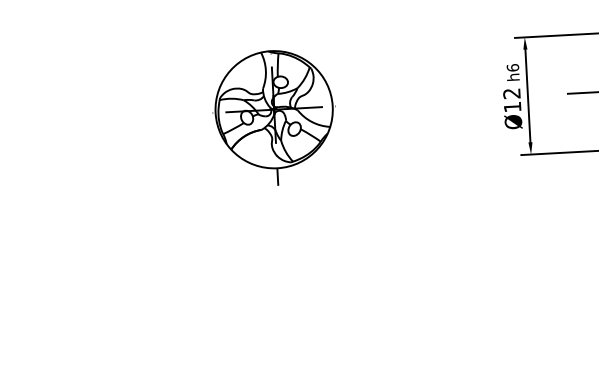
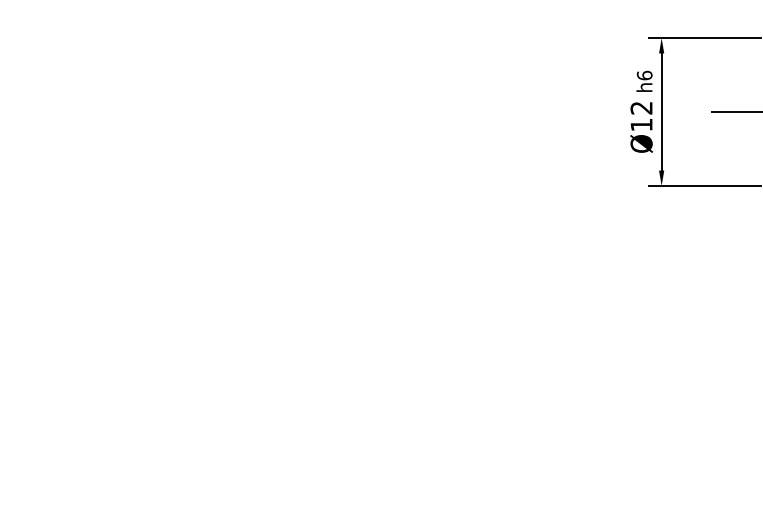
part: (275, 117) -> (342, 122), removed

